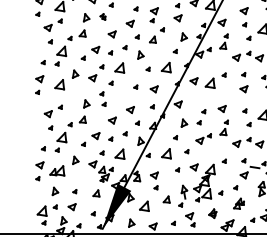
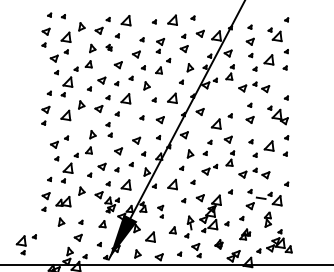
part: (215, 80) -> (221, 121), moved
part: (154, 180) -> (160, 211), size x0.7
part: (46, 214) -> (25, 244), moved

